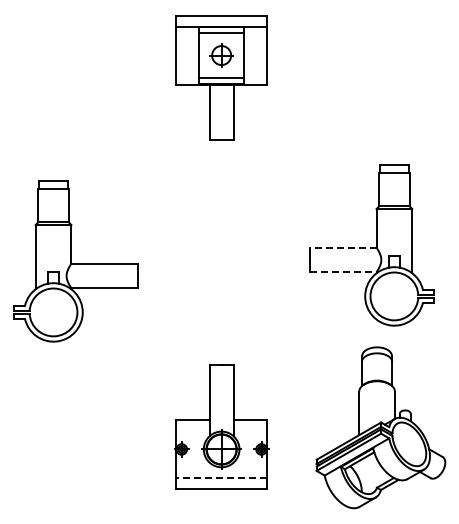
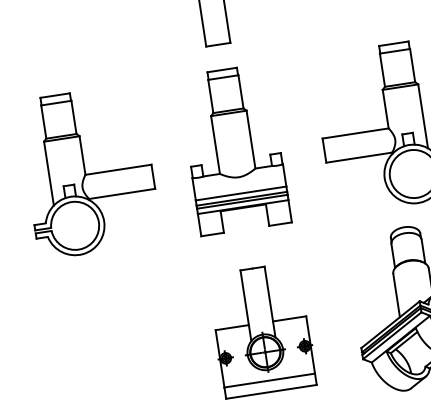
part: (221, 245) -> (234, 149), added
line: (342, 247) -> (354, 133), dashed -> solid
part: (75, 261) -> (89, 171), moved
line: (343, 272) -> (359, 157), dashed -> solid
line: (221, 477) -> (269, 380), dashed -> solid

